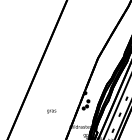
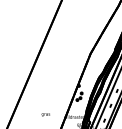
text: (51, 111) -> (45, 114), moved

